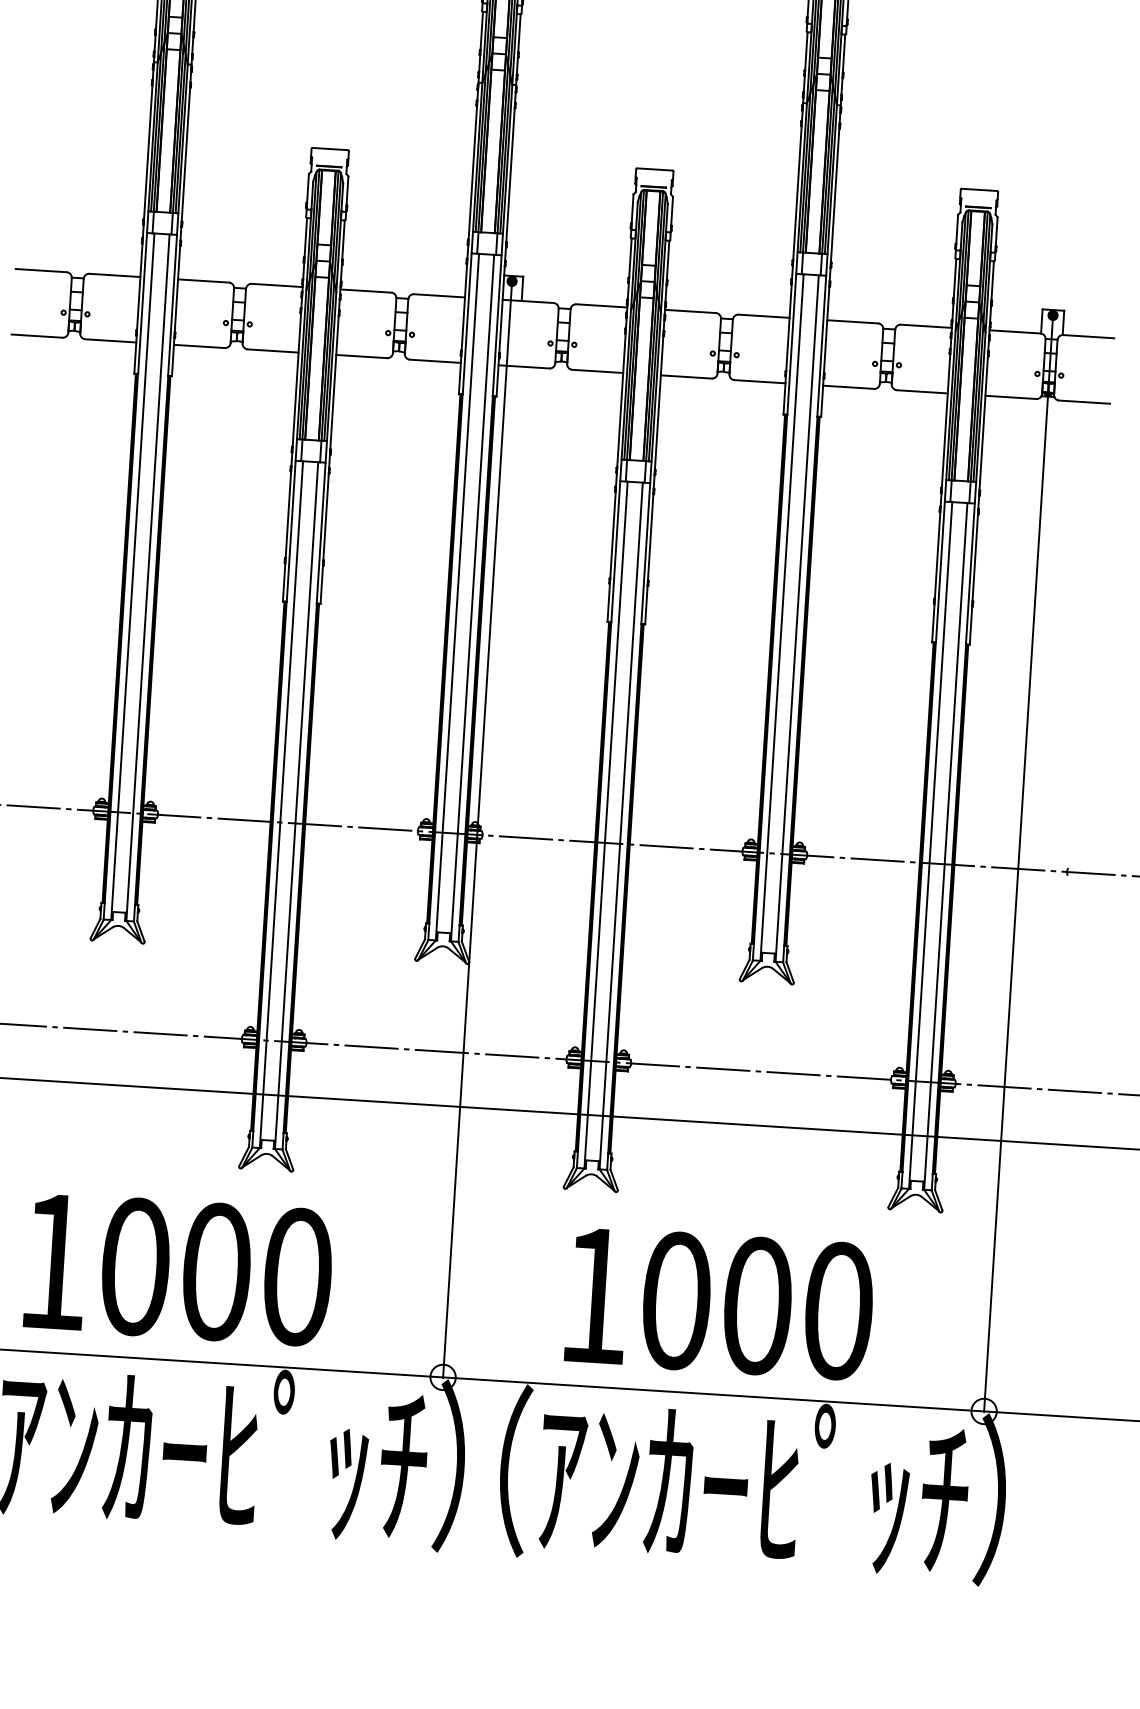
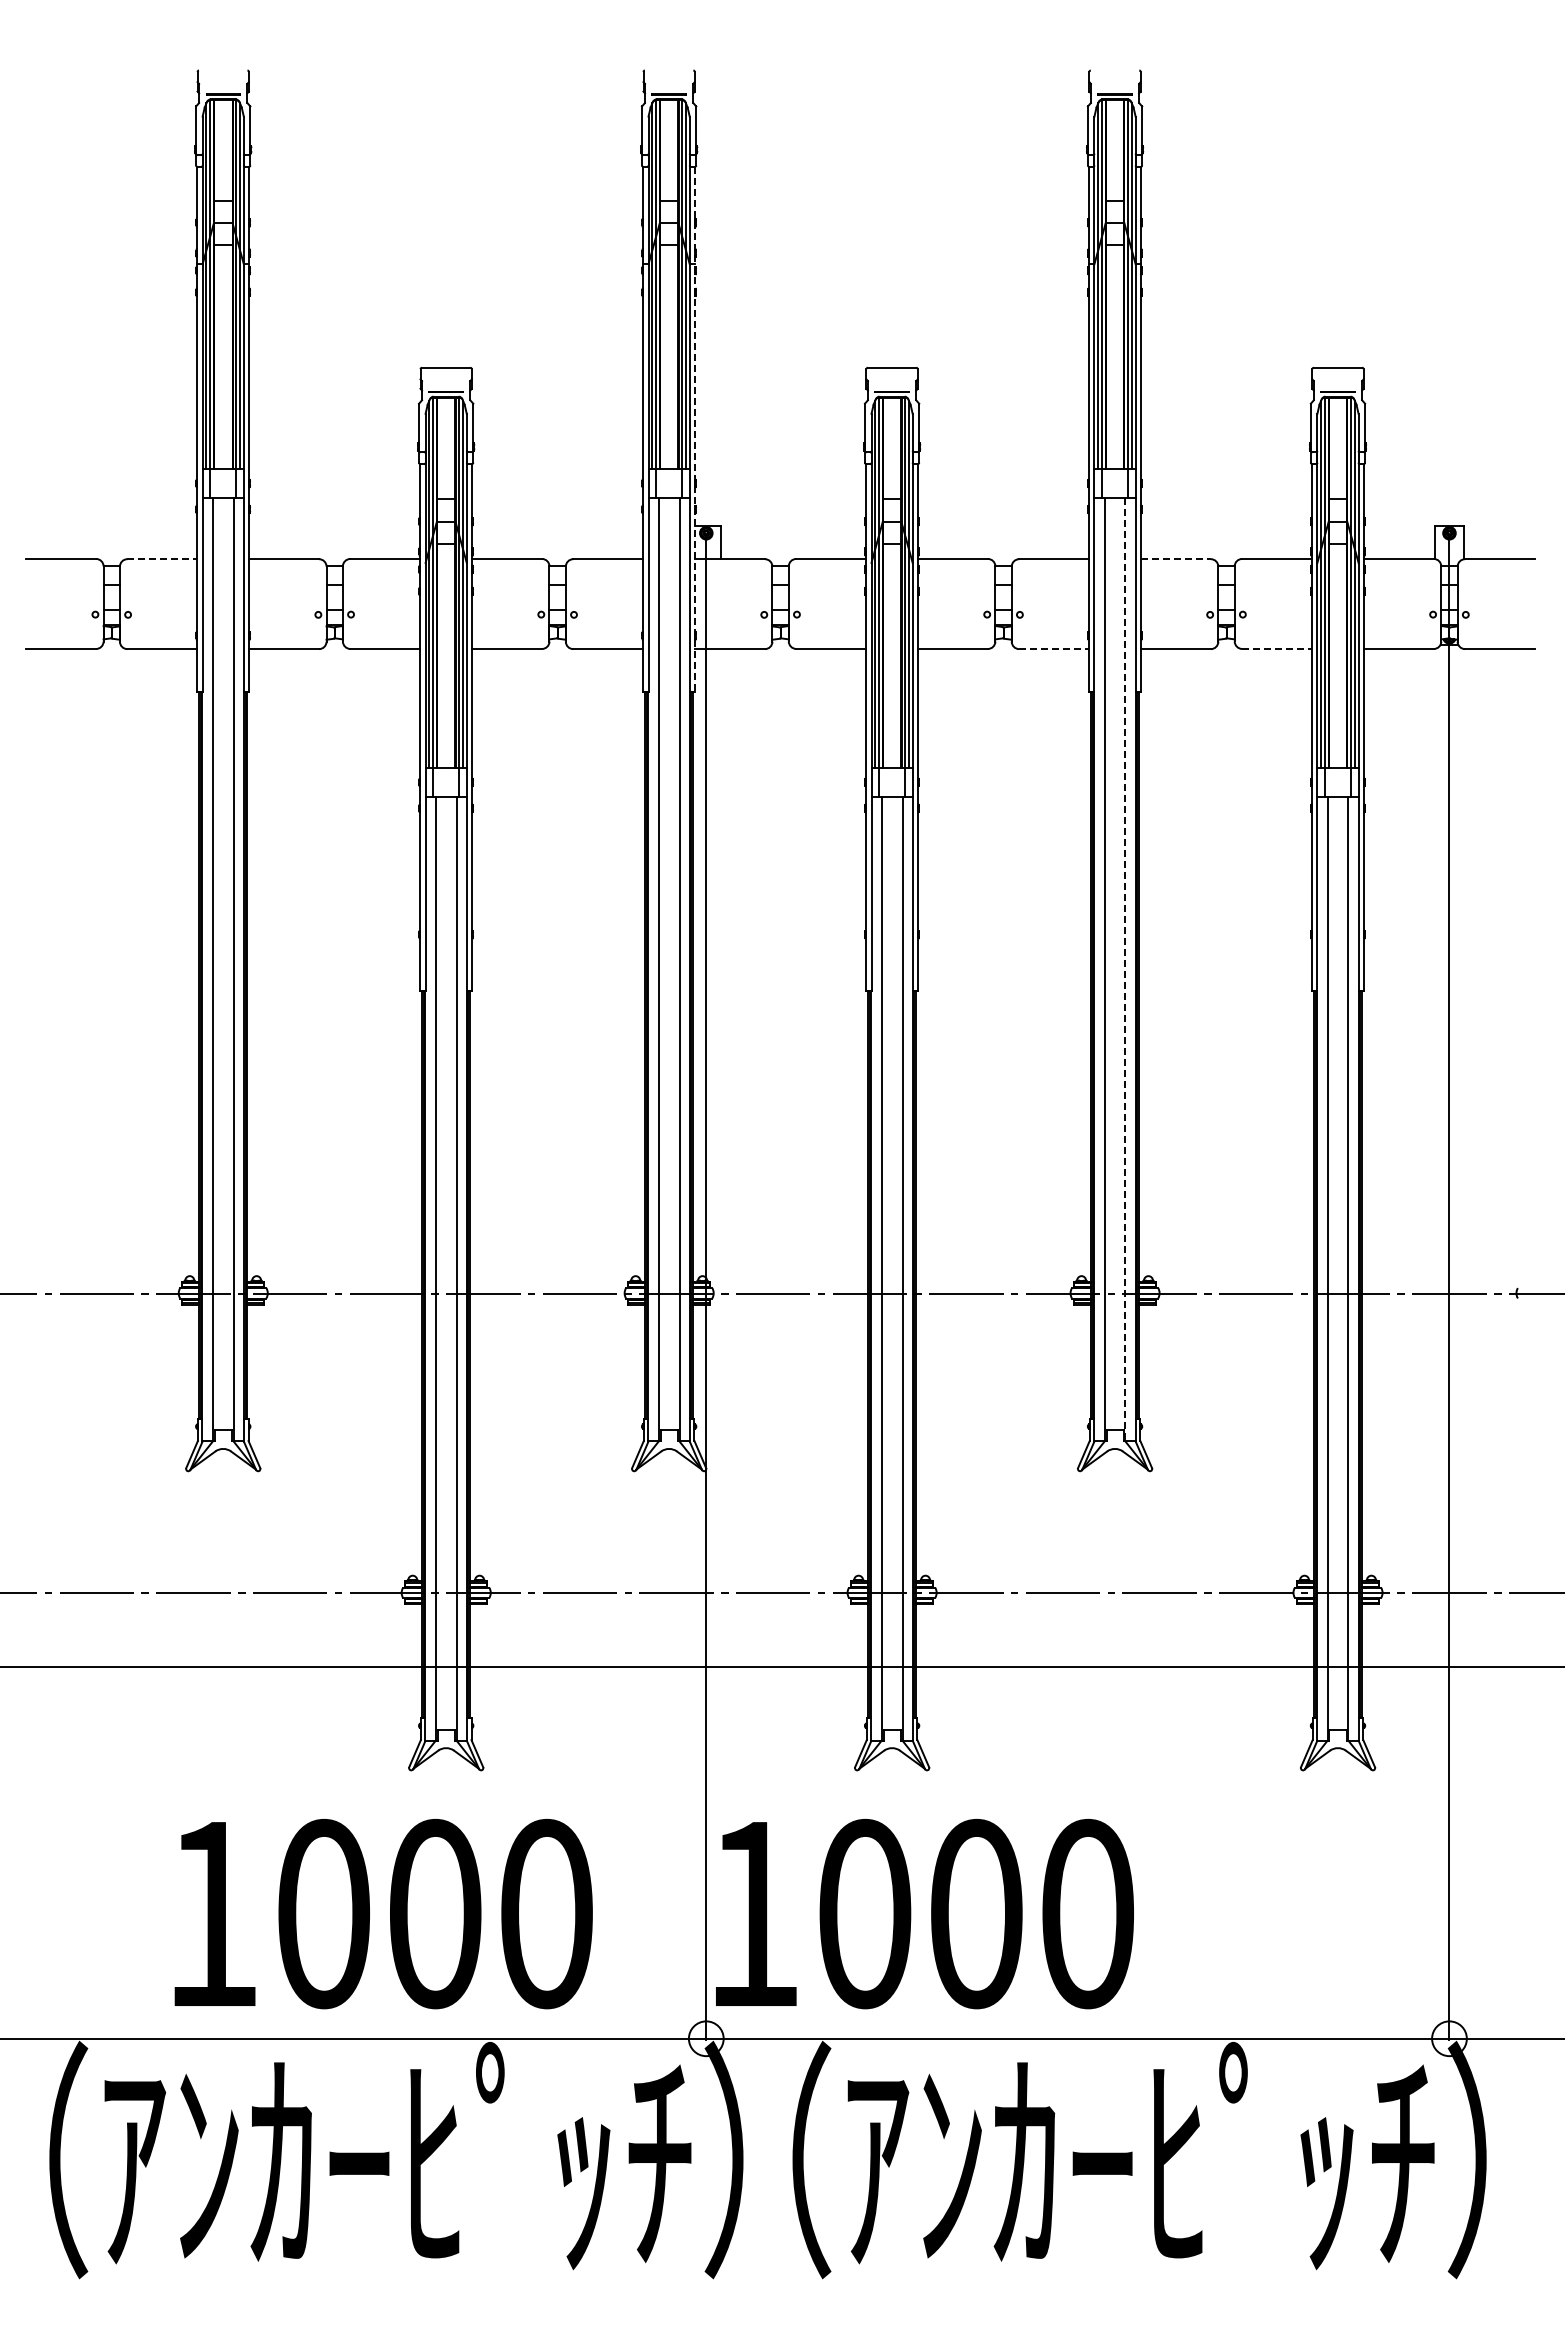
line: (508, 205) -> (695, 429), solid -> dashed
line: (115, 275) -> (162, 559), solid -> dashed
line: (853, 322) -> (1176, 559), solid -> dashed
line: (760, 382) -> (1054, 649), solid -> dashed
line: (922, 391) -> (1277, 648), solid -> dashed
line: (797, 618) -> (1125, 969), solid -> dashed
text: (178, 1269) -> (383, 1914), moved
text: (719, 1303) -> (924, 1914), moved

